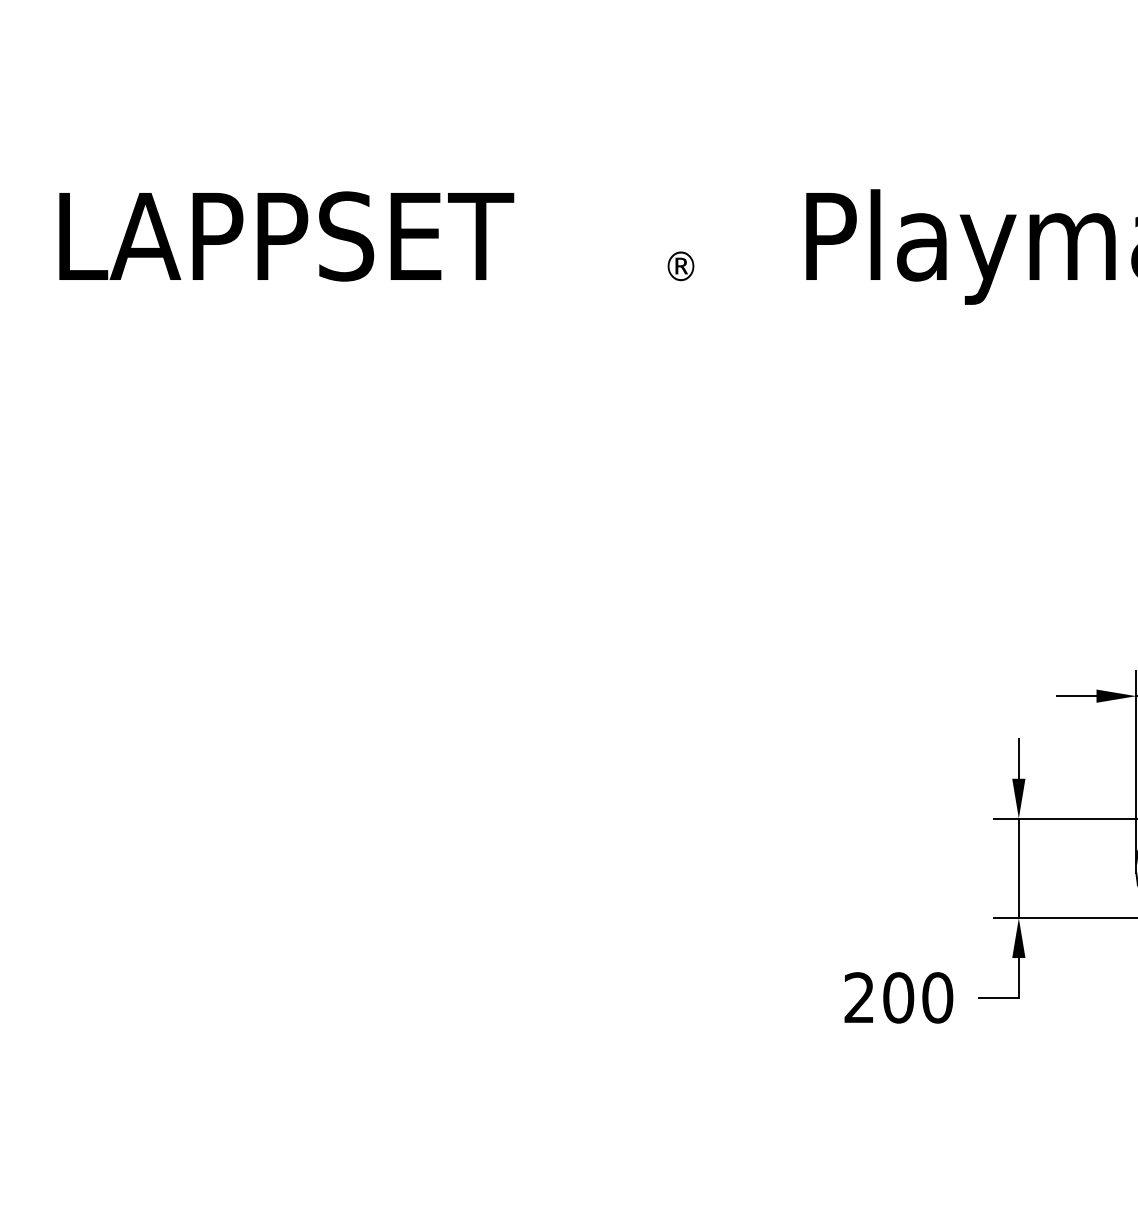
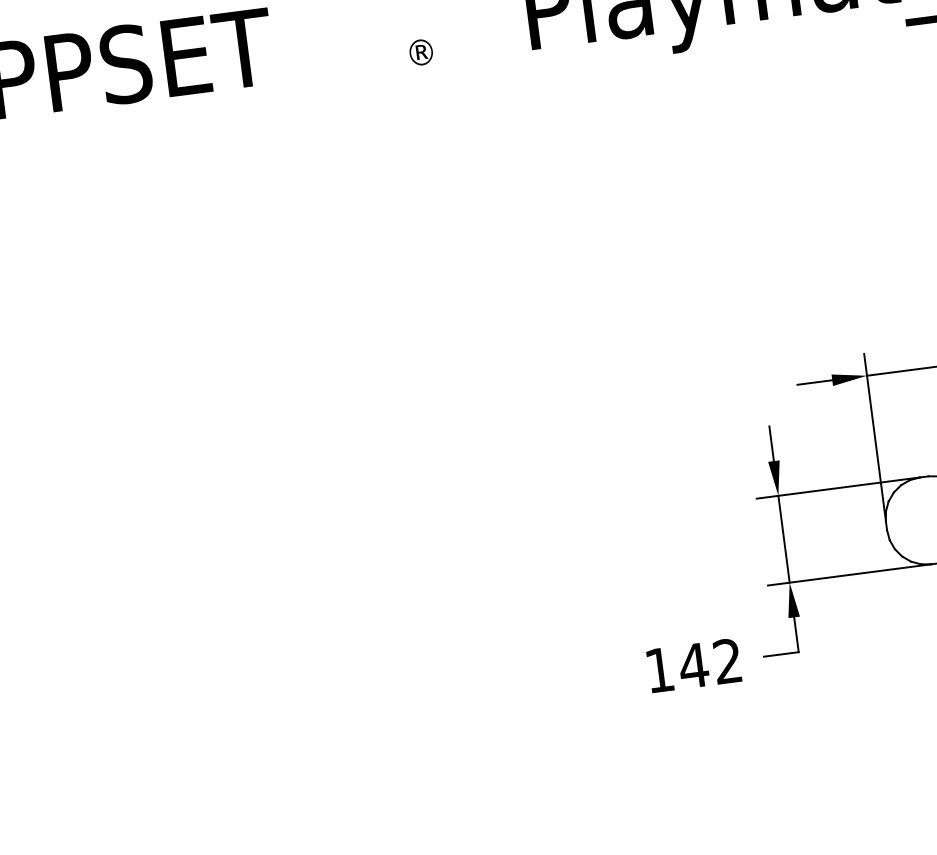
text: (898, 997) -> (693, 665), 200 -> 142

